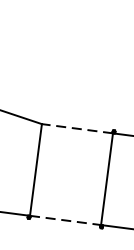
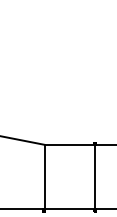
line: (77, 128) -> (69, 144), dashed -> solid
line: (66, 220) -> (70, 209), dashed -> solid

